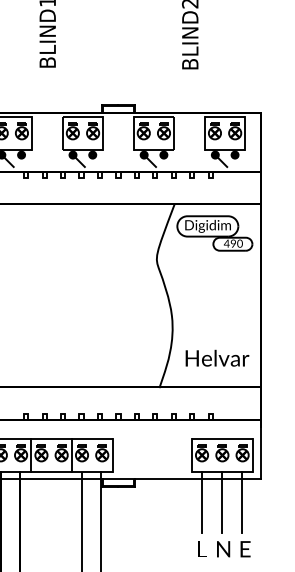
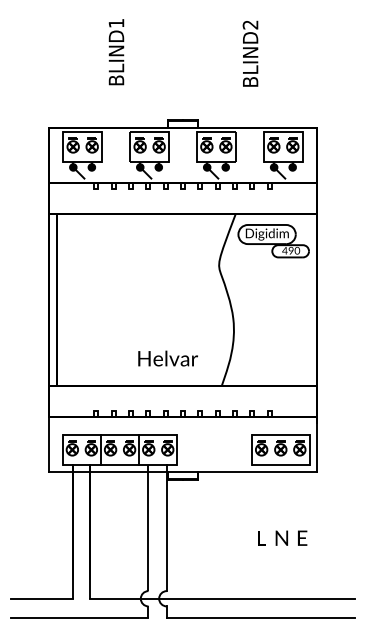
text: (216, 358) -> (167, 358), moved
line: (201, 501) -> (261, 493), removed
line: (222, 501) -> (280, 493), removed
line: (242, 501) -> (299, 493), removed

